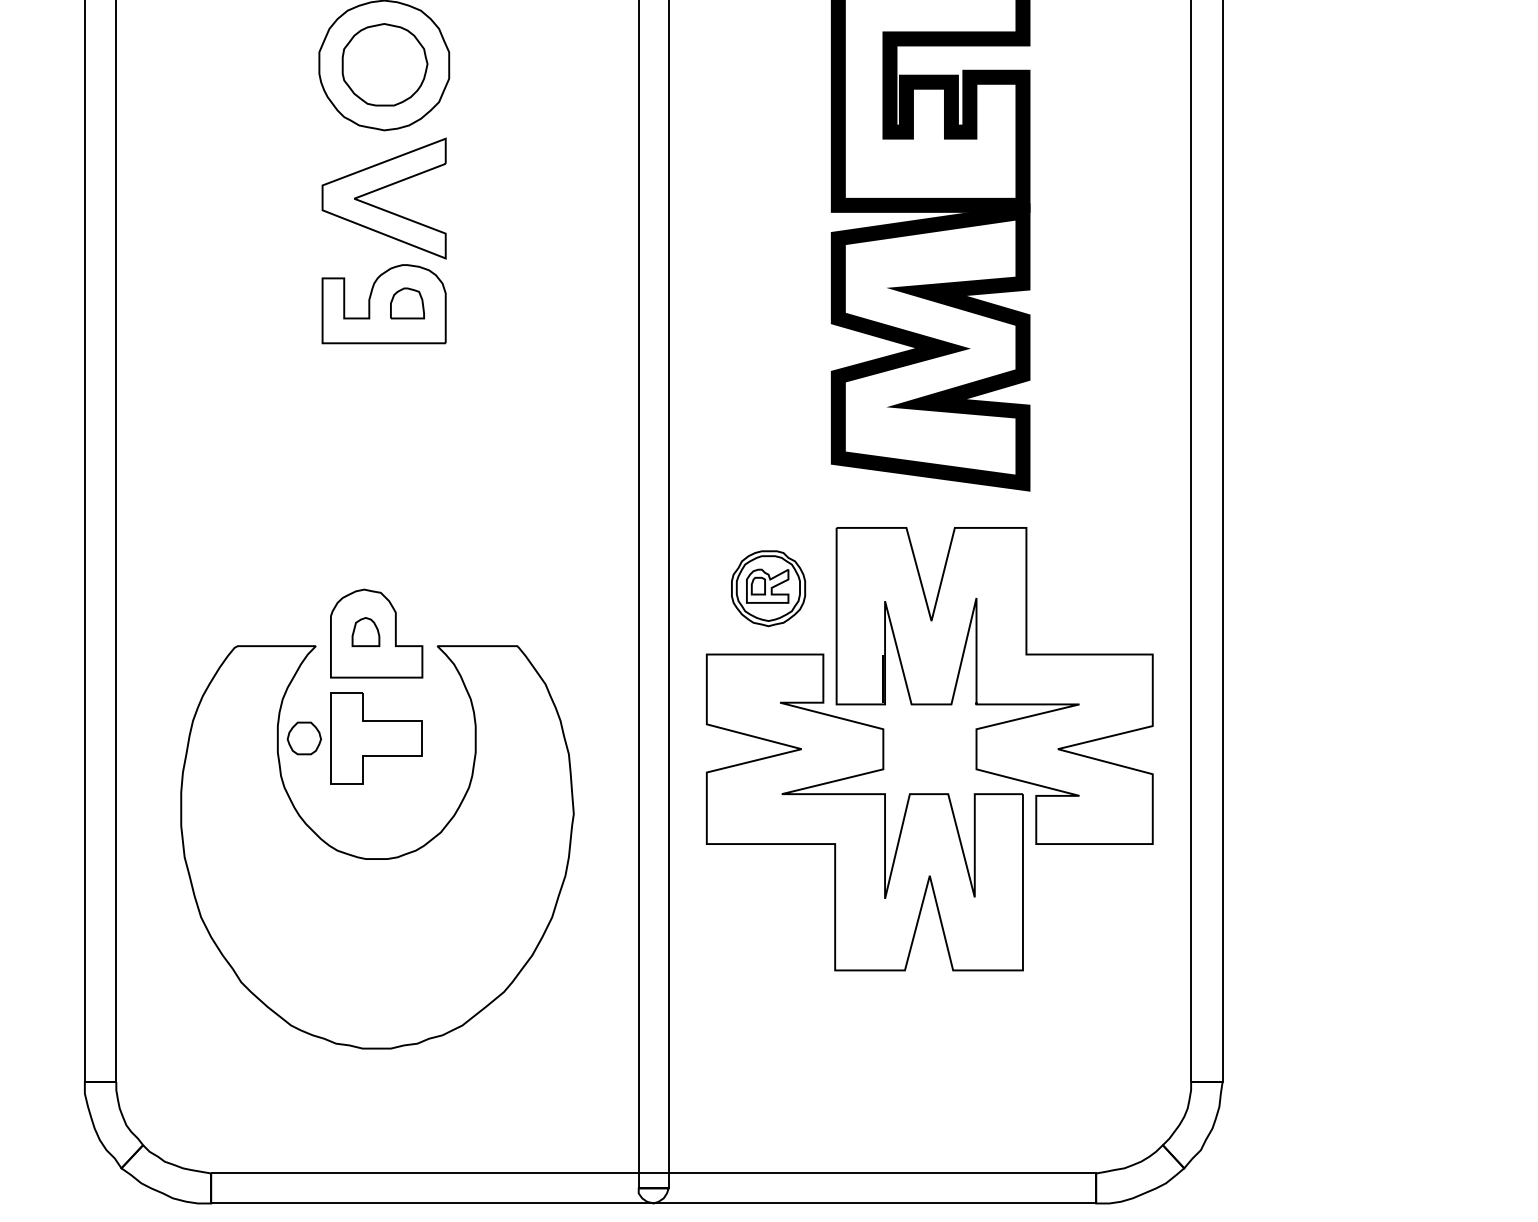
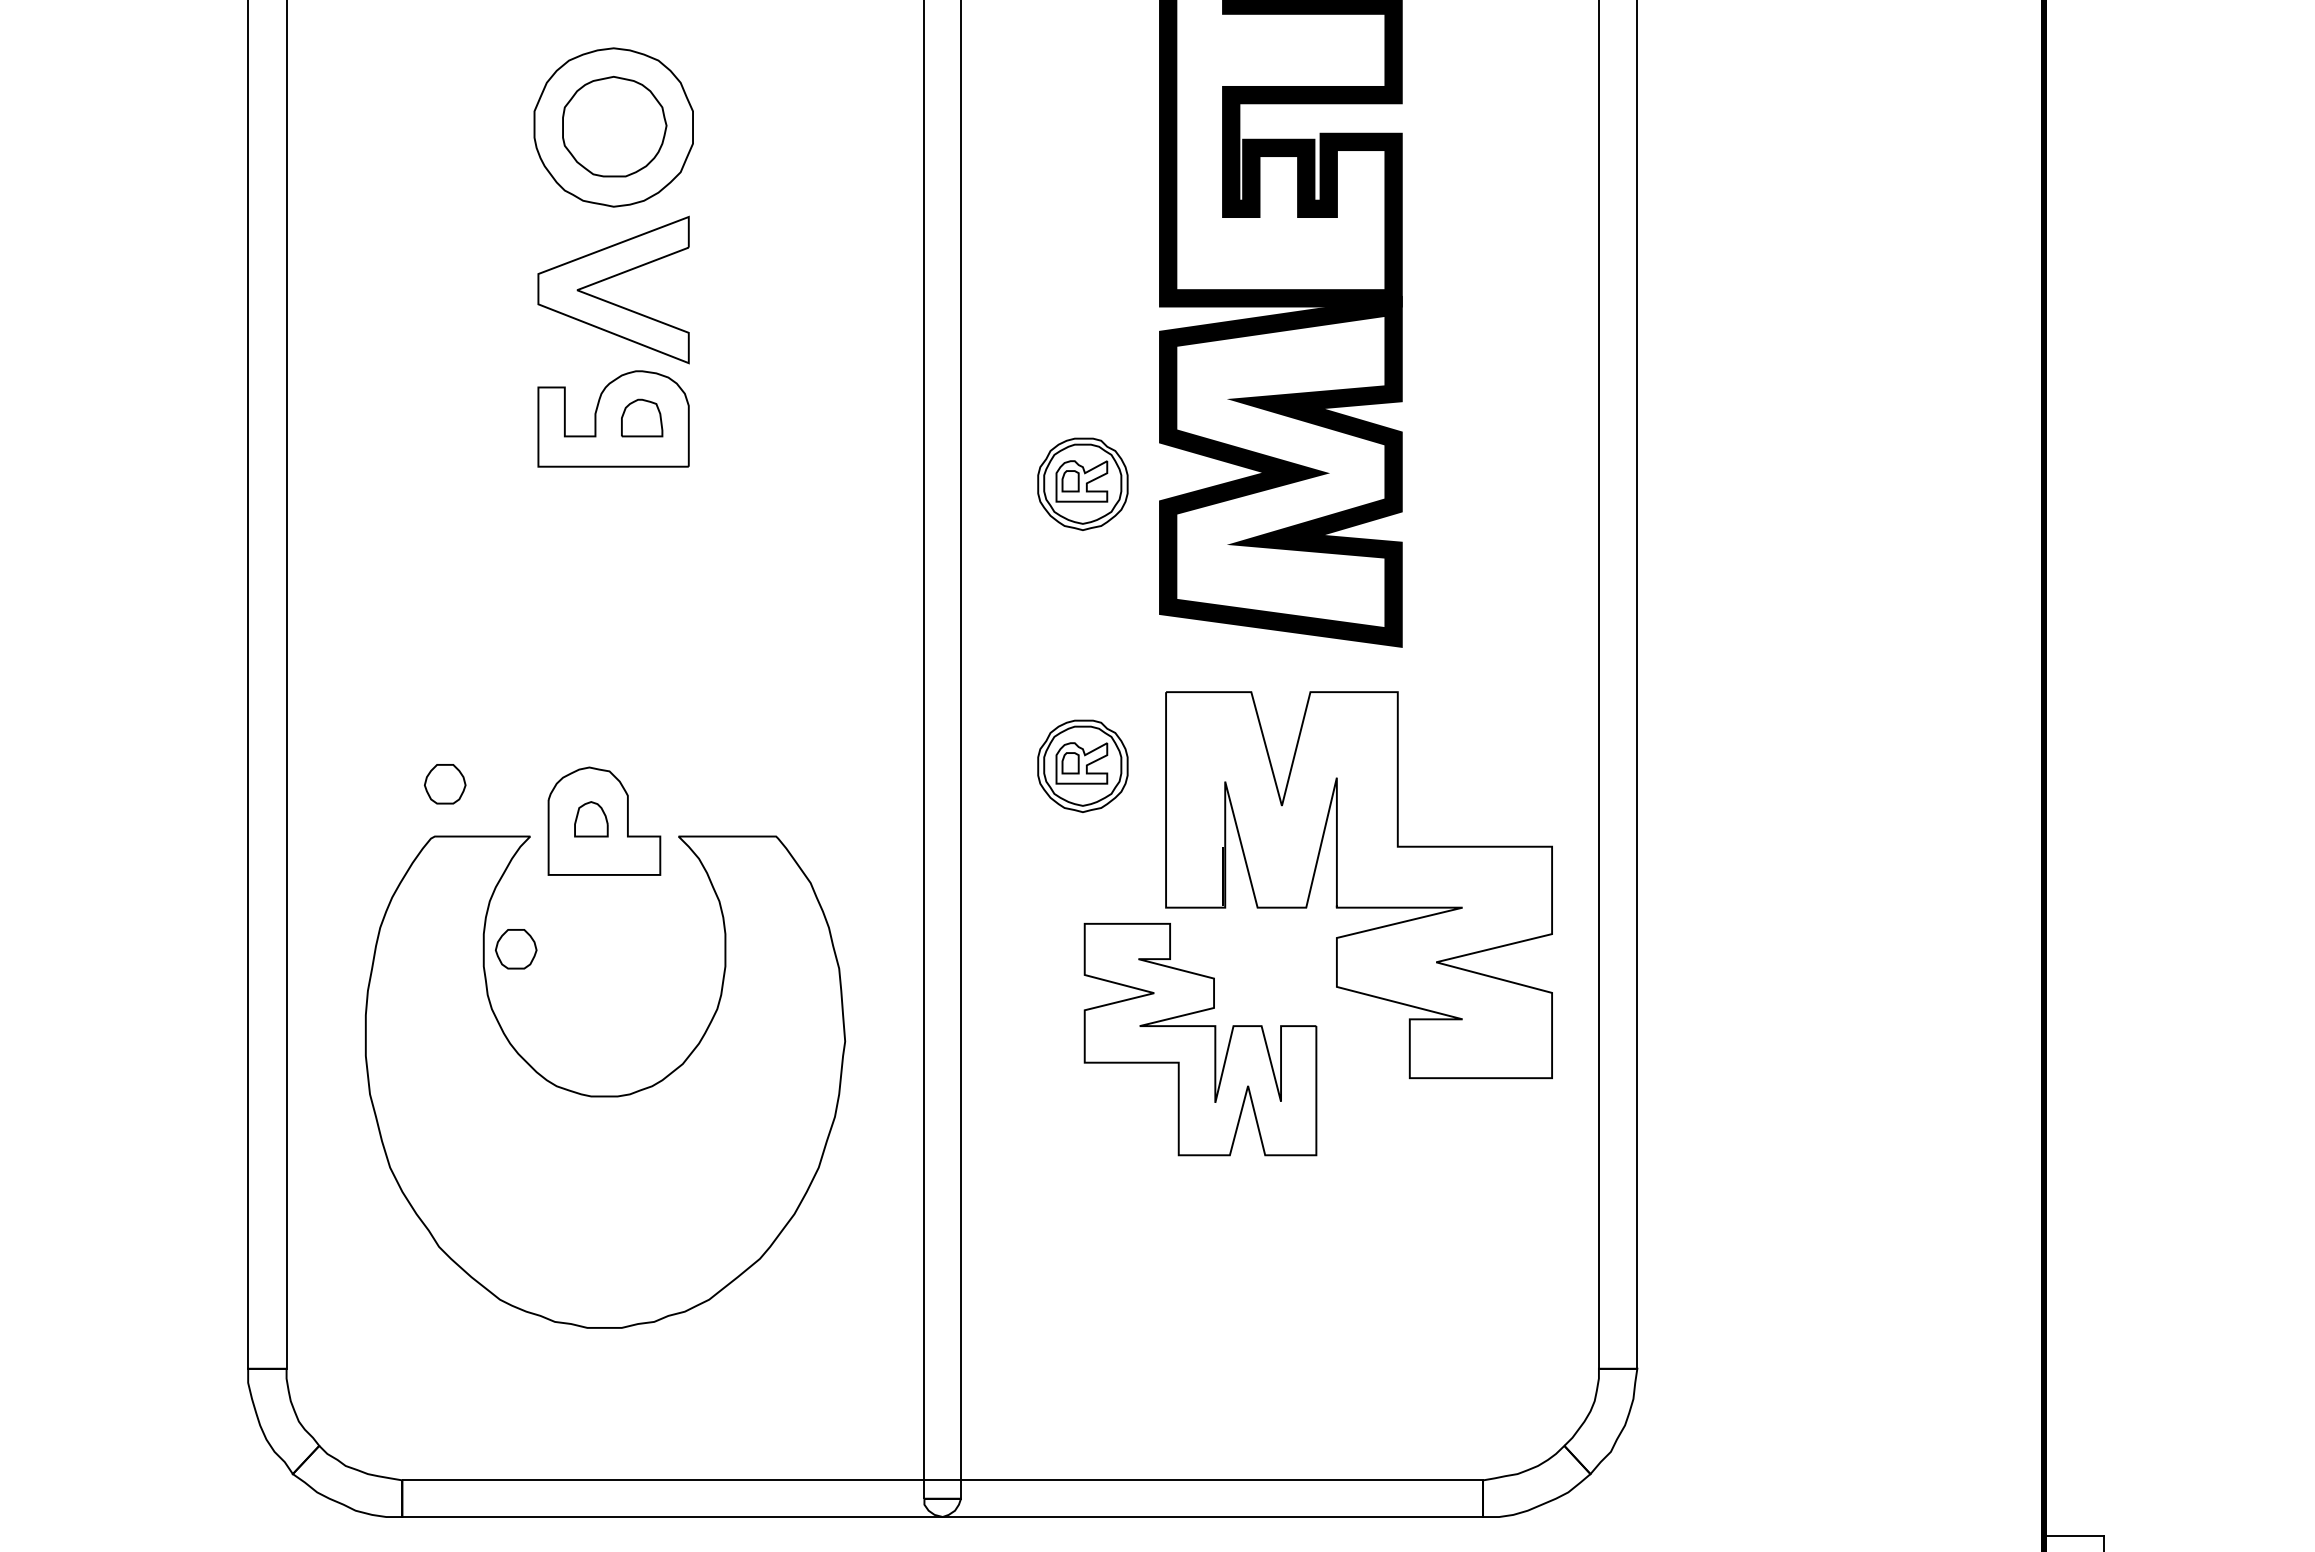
part: (768, 357) -> (1082, 483), added
part: (246, 603) -> (445, 784), added
part: (376, 737) -> (604, 948), removed
part: (864, 812) -> (1200, 1039), size x0.6

